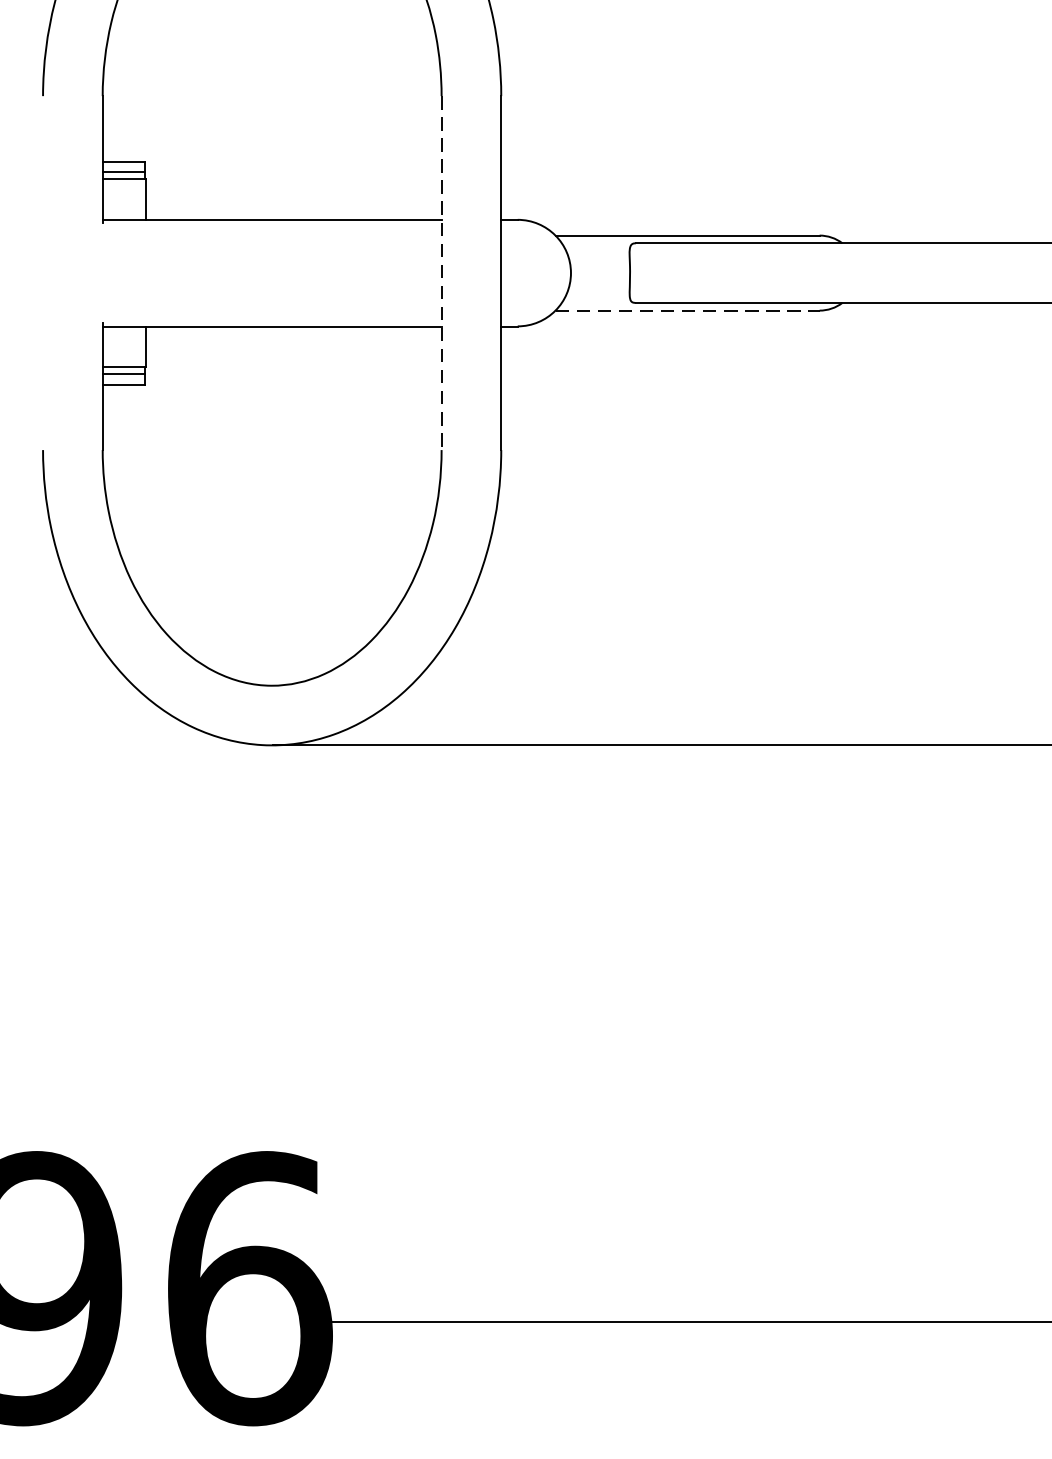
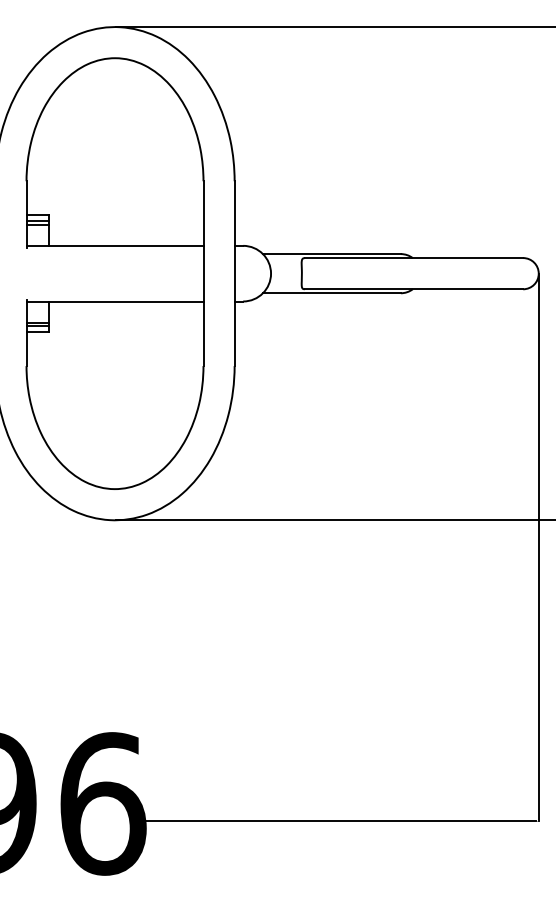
line: (441, 274) -> (203, 274), dashed -> solid
line: (686, 311) -> (331, 293), dashed -> solid

